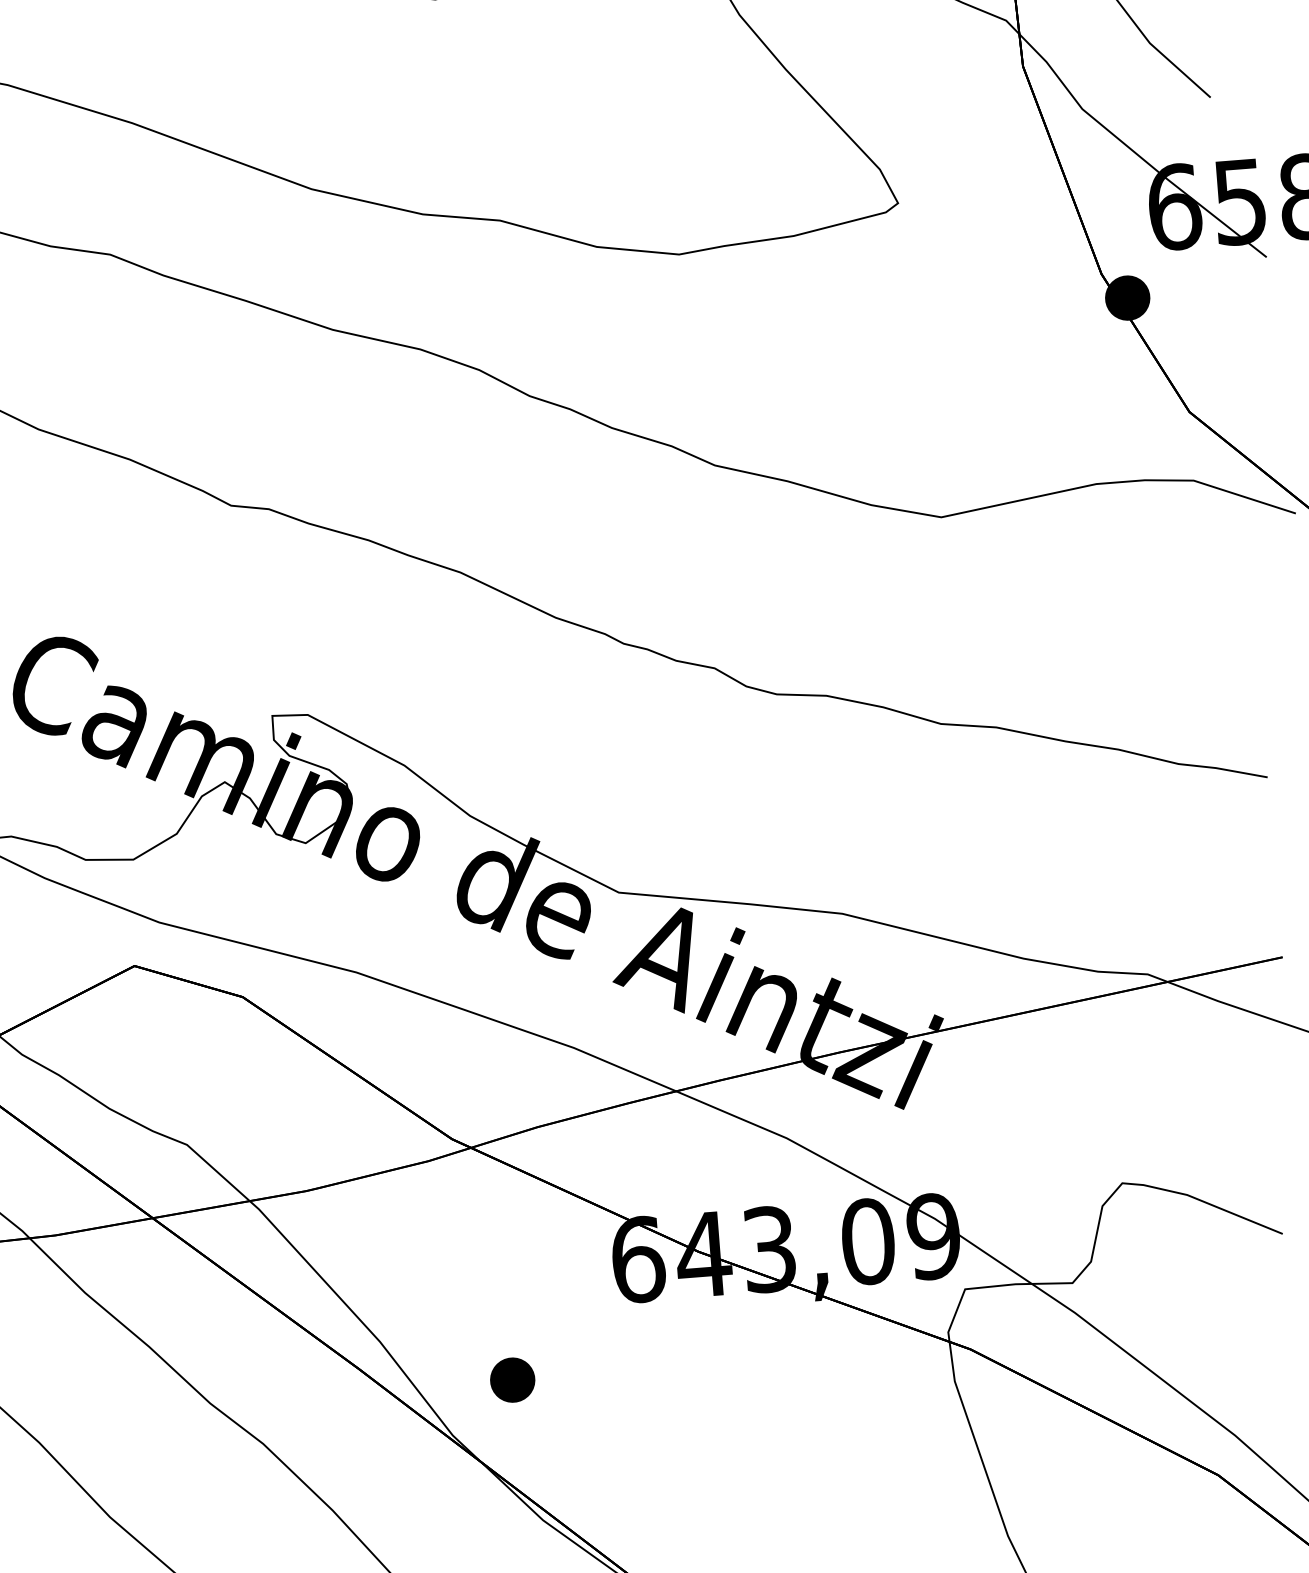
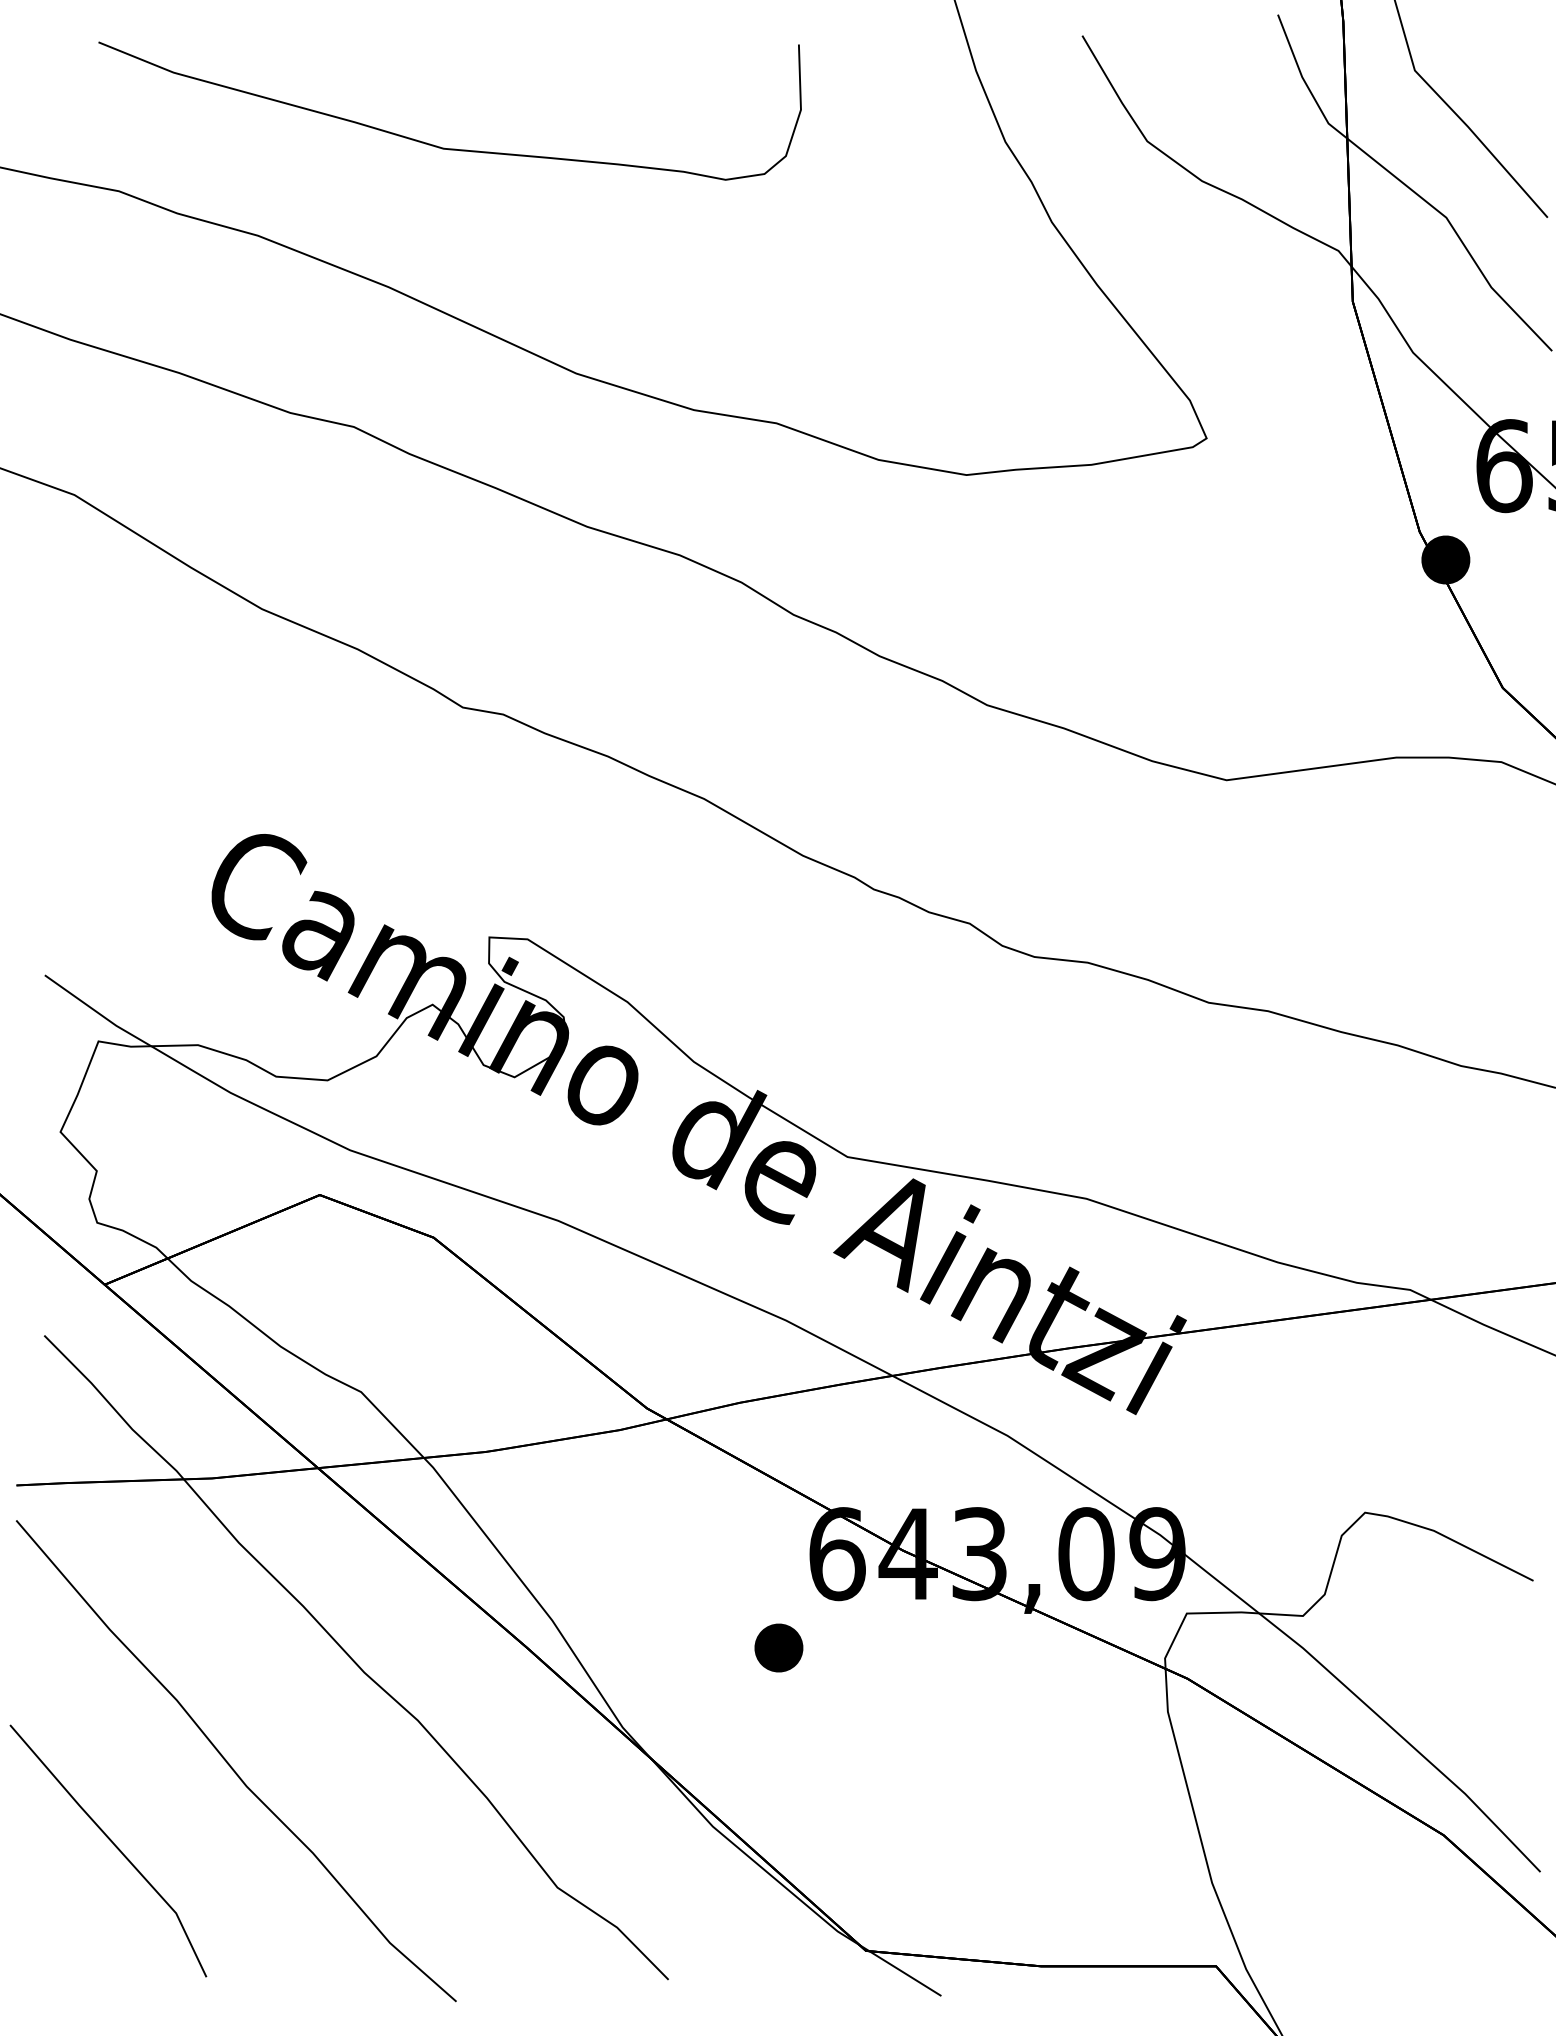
part: (512, 1379) -> (778, 1647), moved

